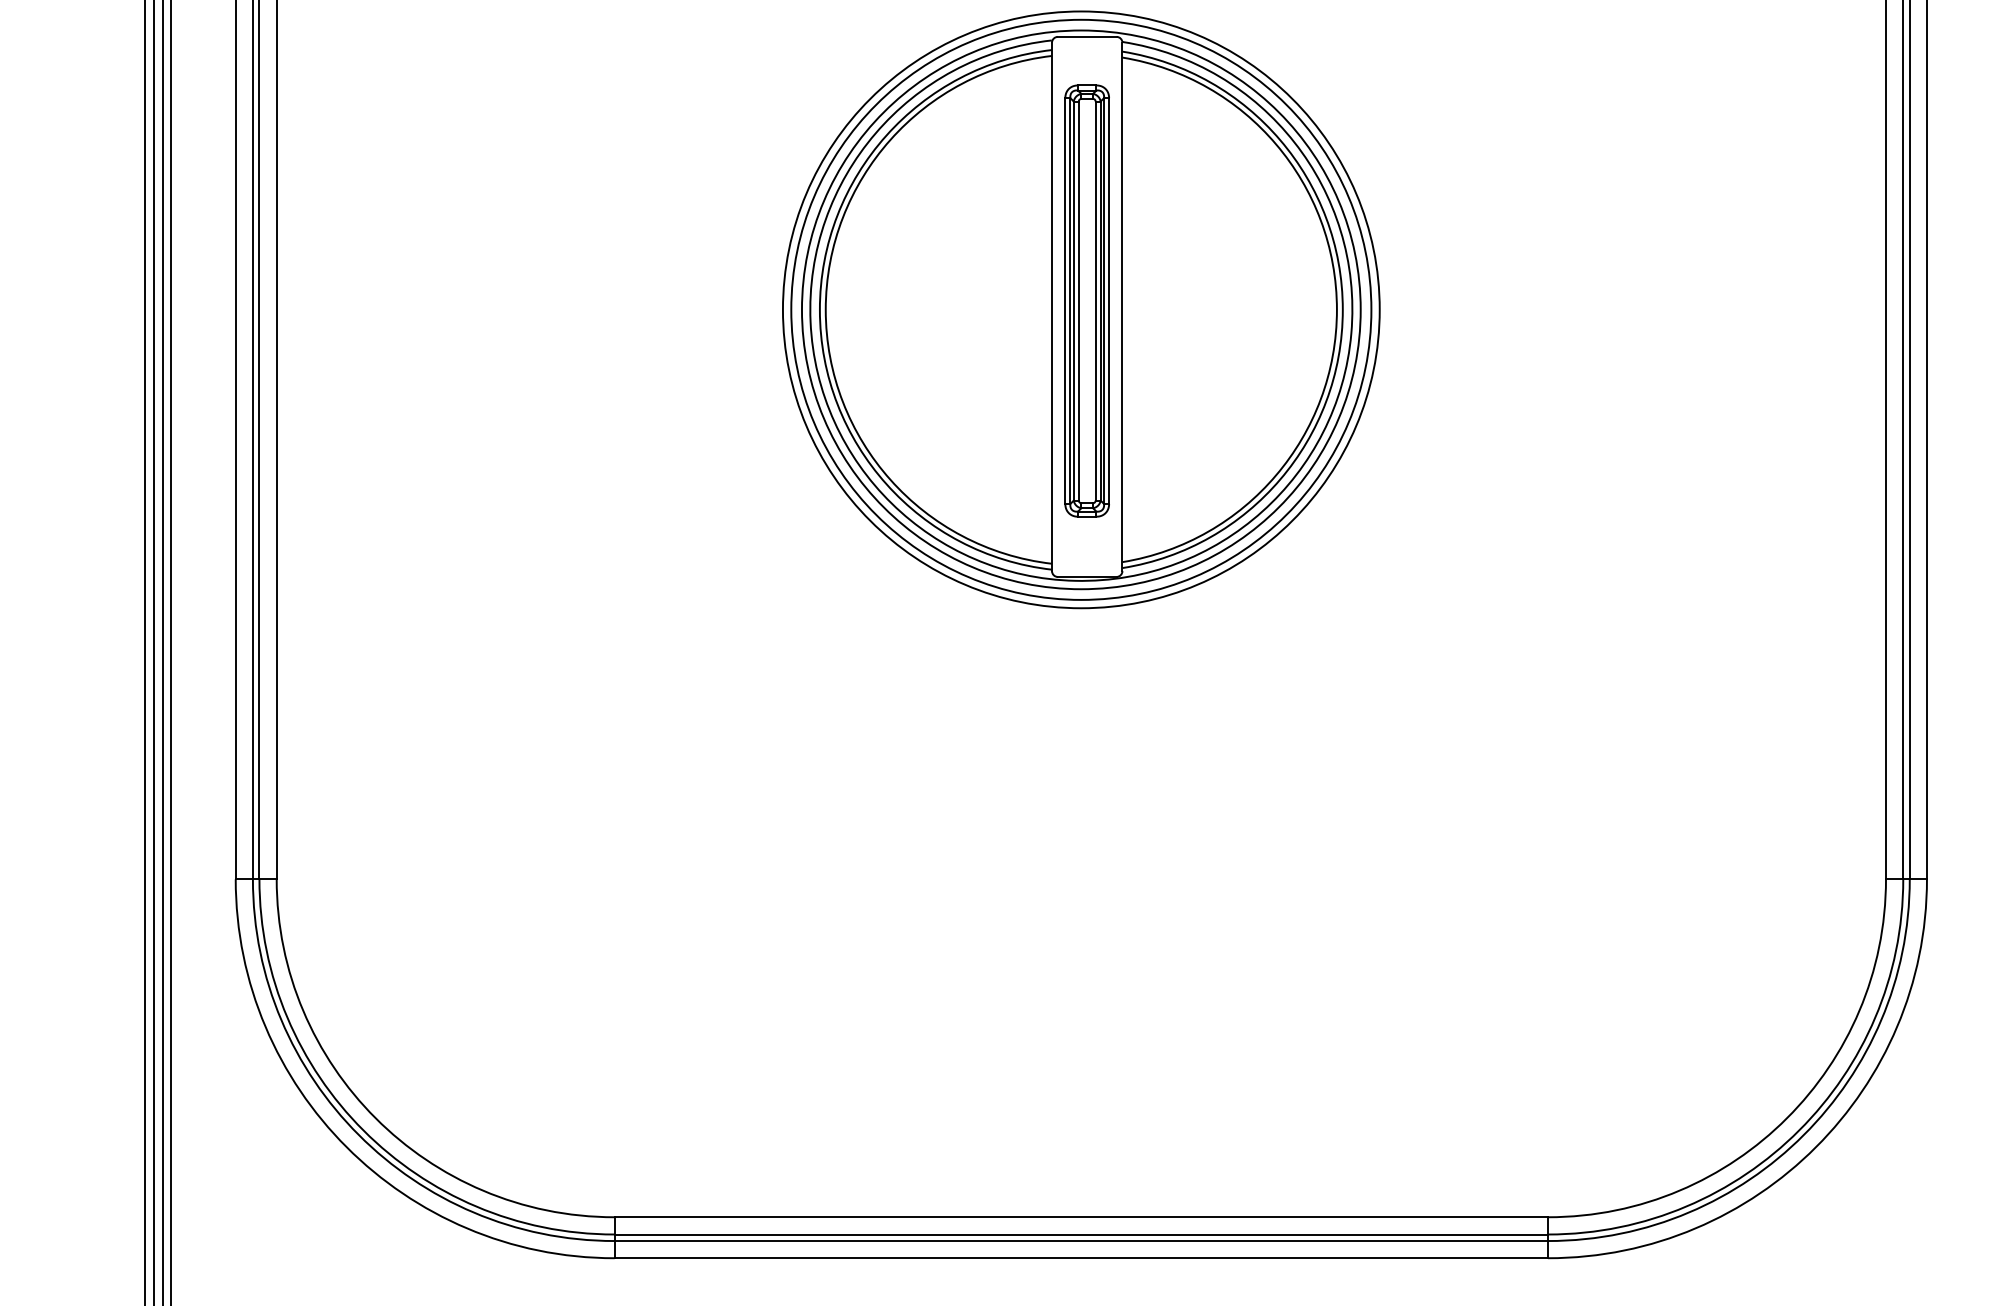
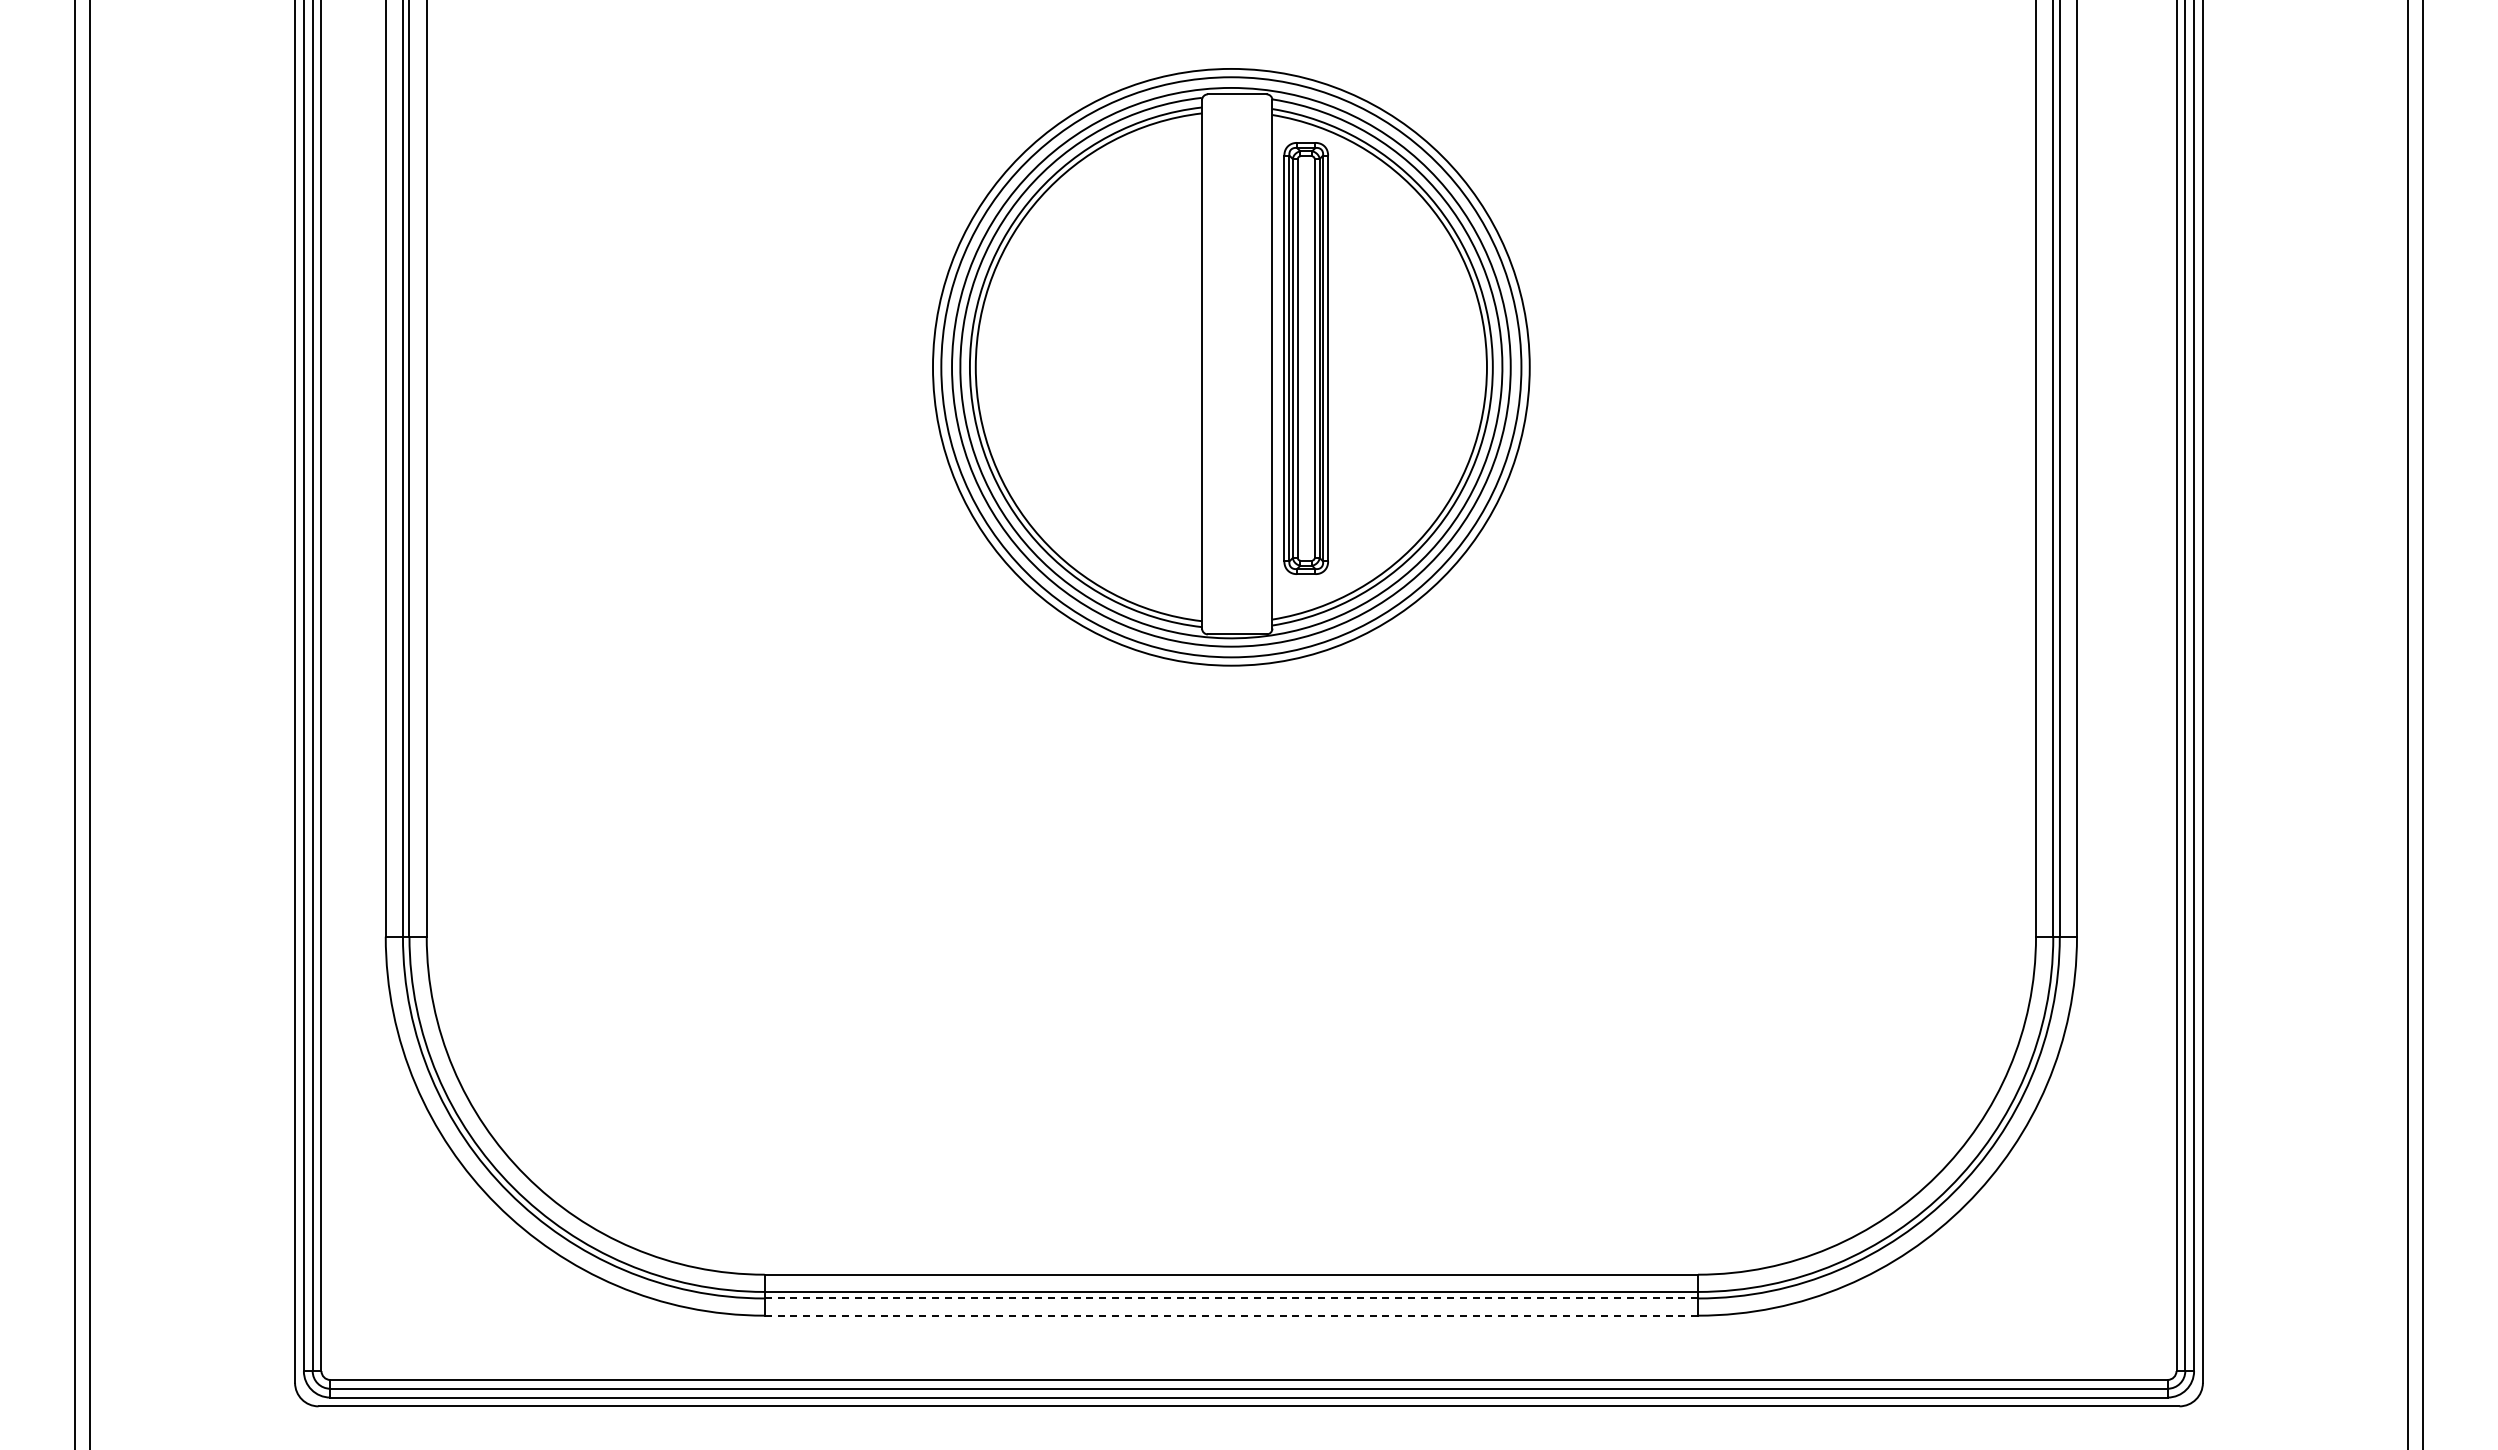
part: (1086, 301) -> (1305, 358), moved
line: (1081, 1241) -> (1231, 1298), solid -> dashed
line: (1081, 1258) -> (1231, 1315), solid -> dashed

